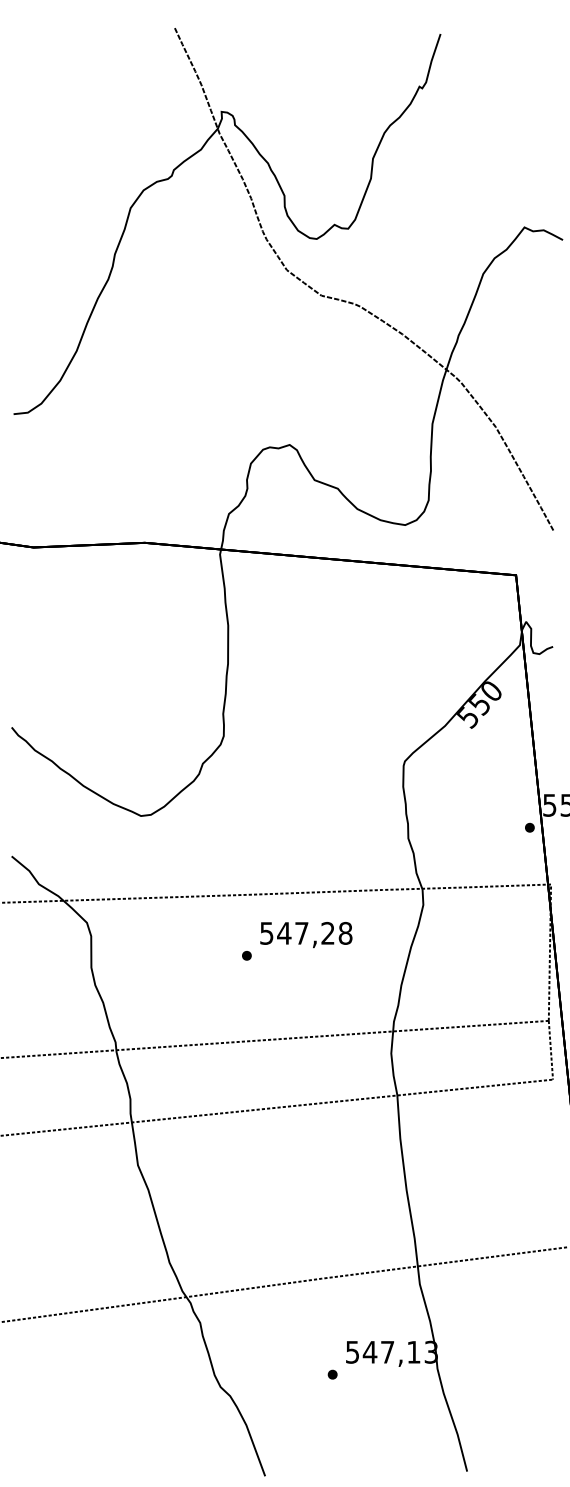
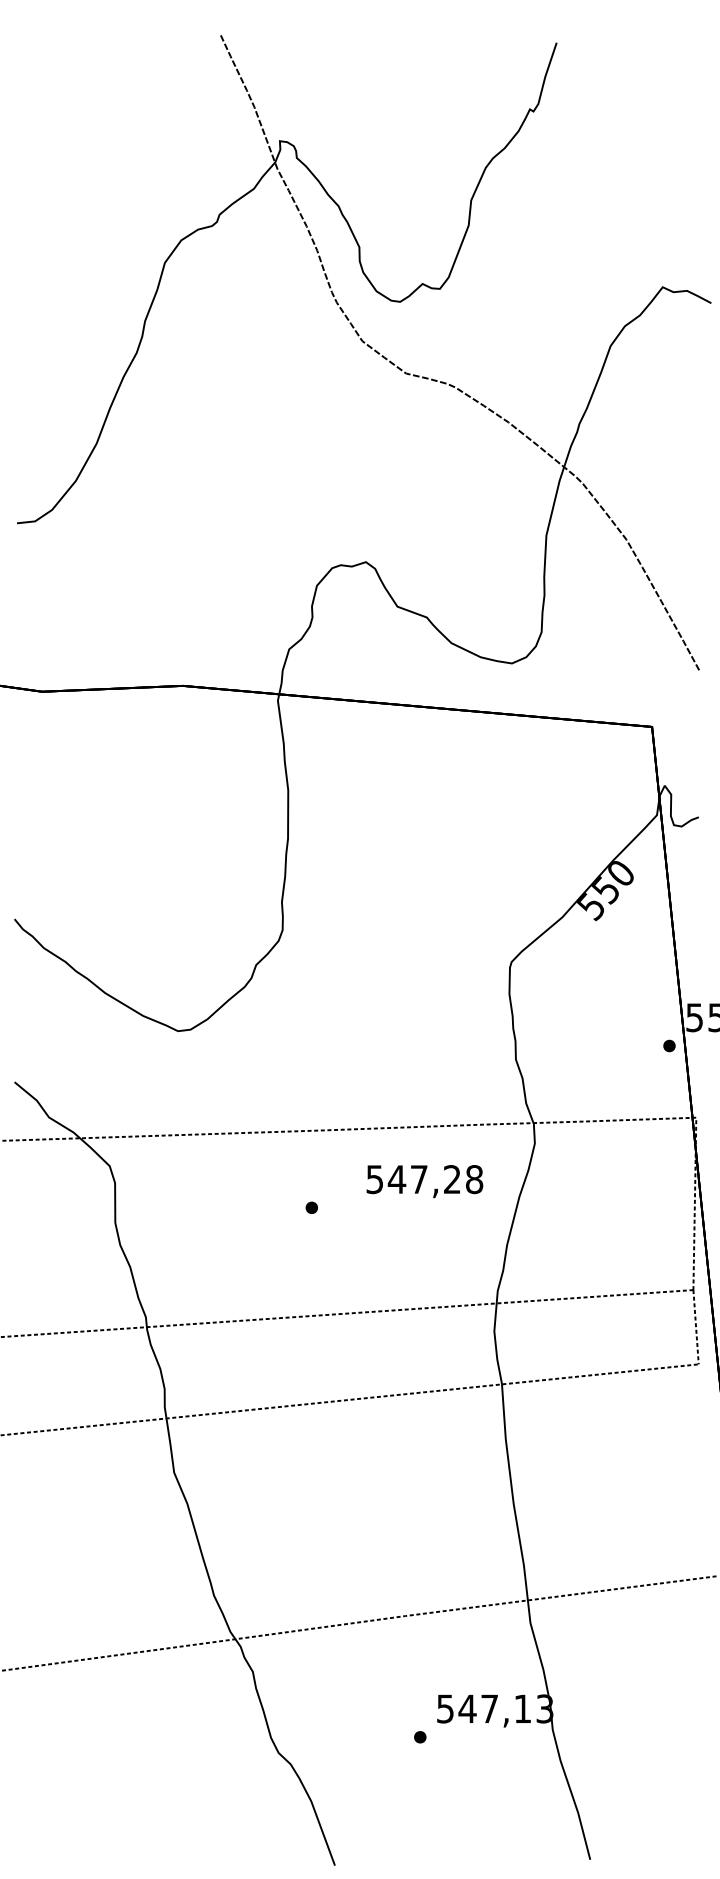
text: (306, 935) -> (425, 1182), moved

